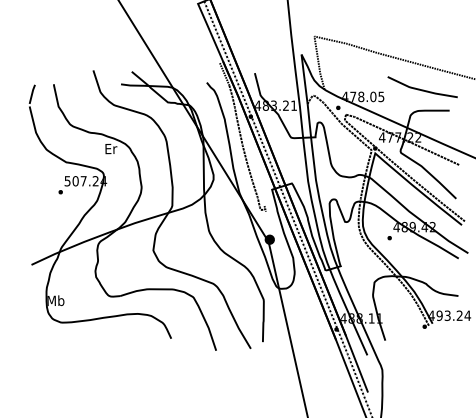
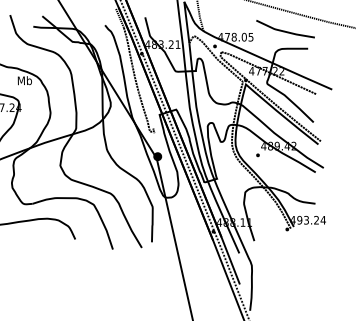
text: (110, 148) -> (24, 80), Er -> Mb

